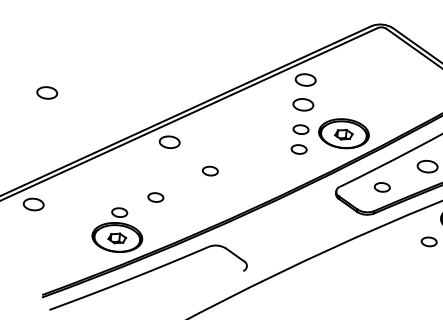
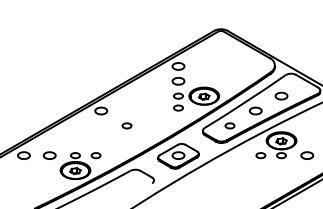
part: (46, 92) -> (49, 155), moved
part: (154, 197) -> (95, 155), moved
part: (291, 230) -> (178, 156), added

